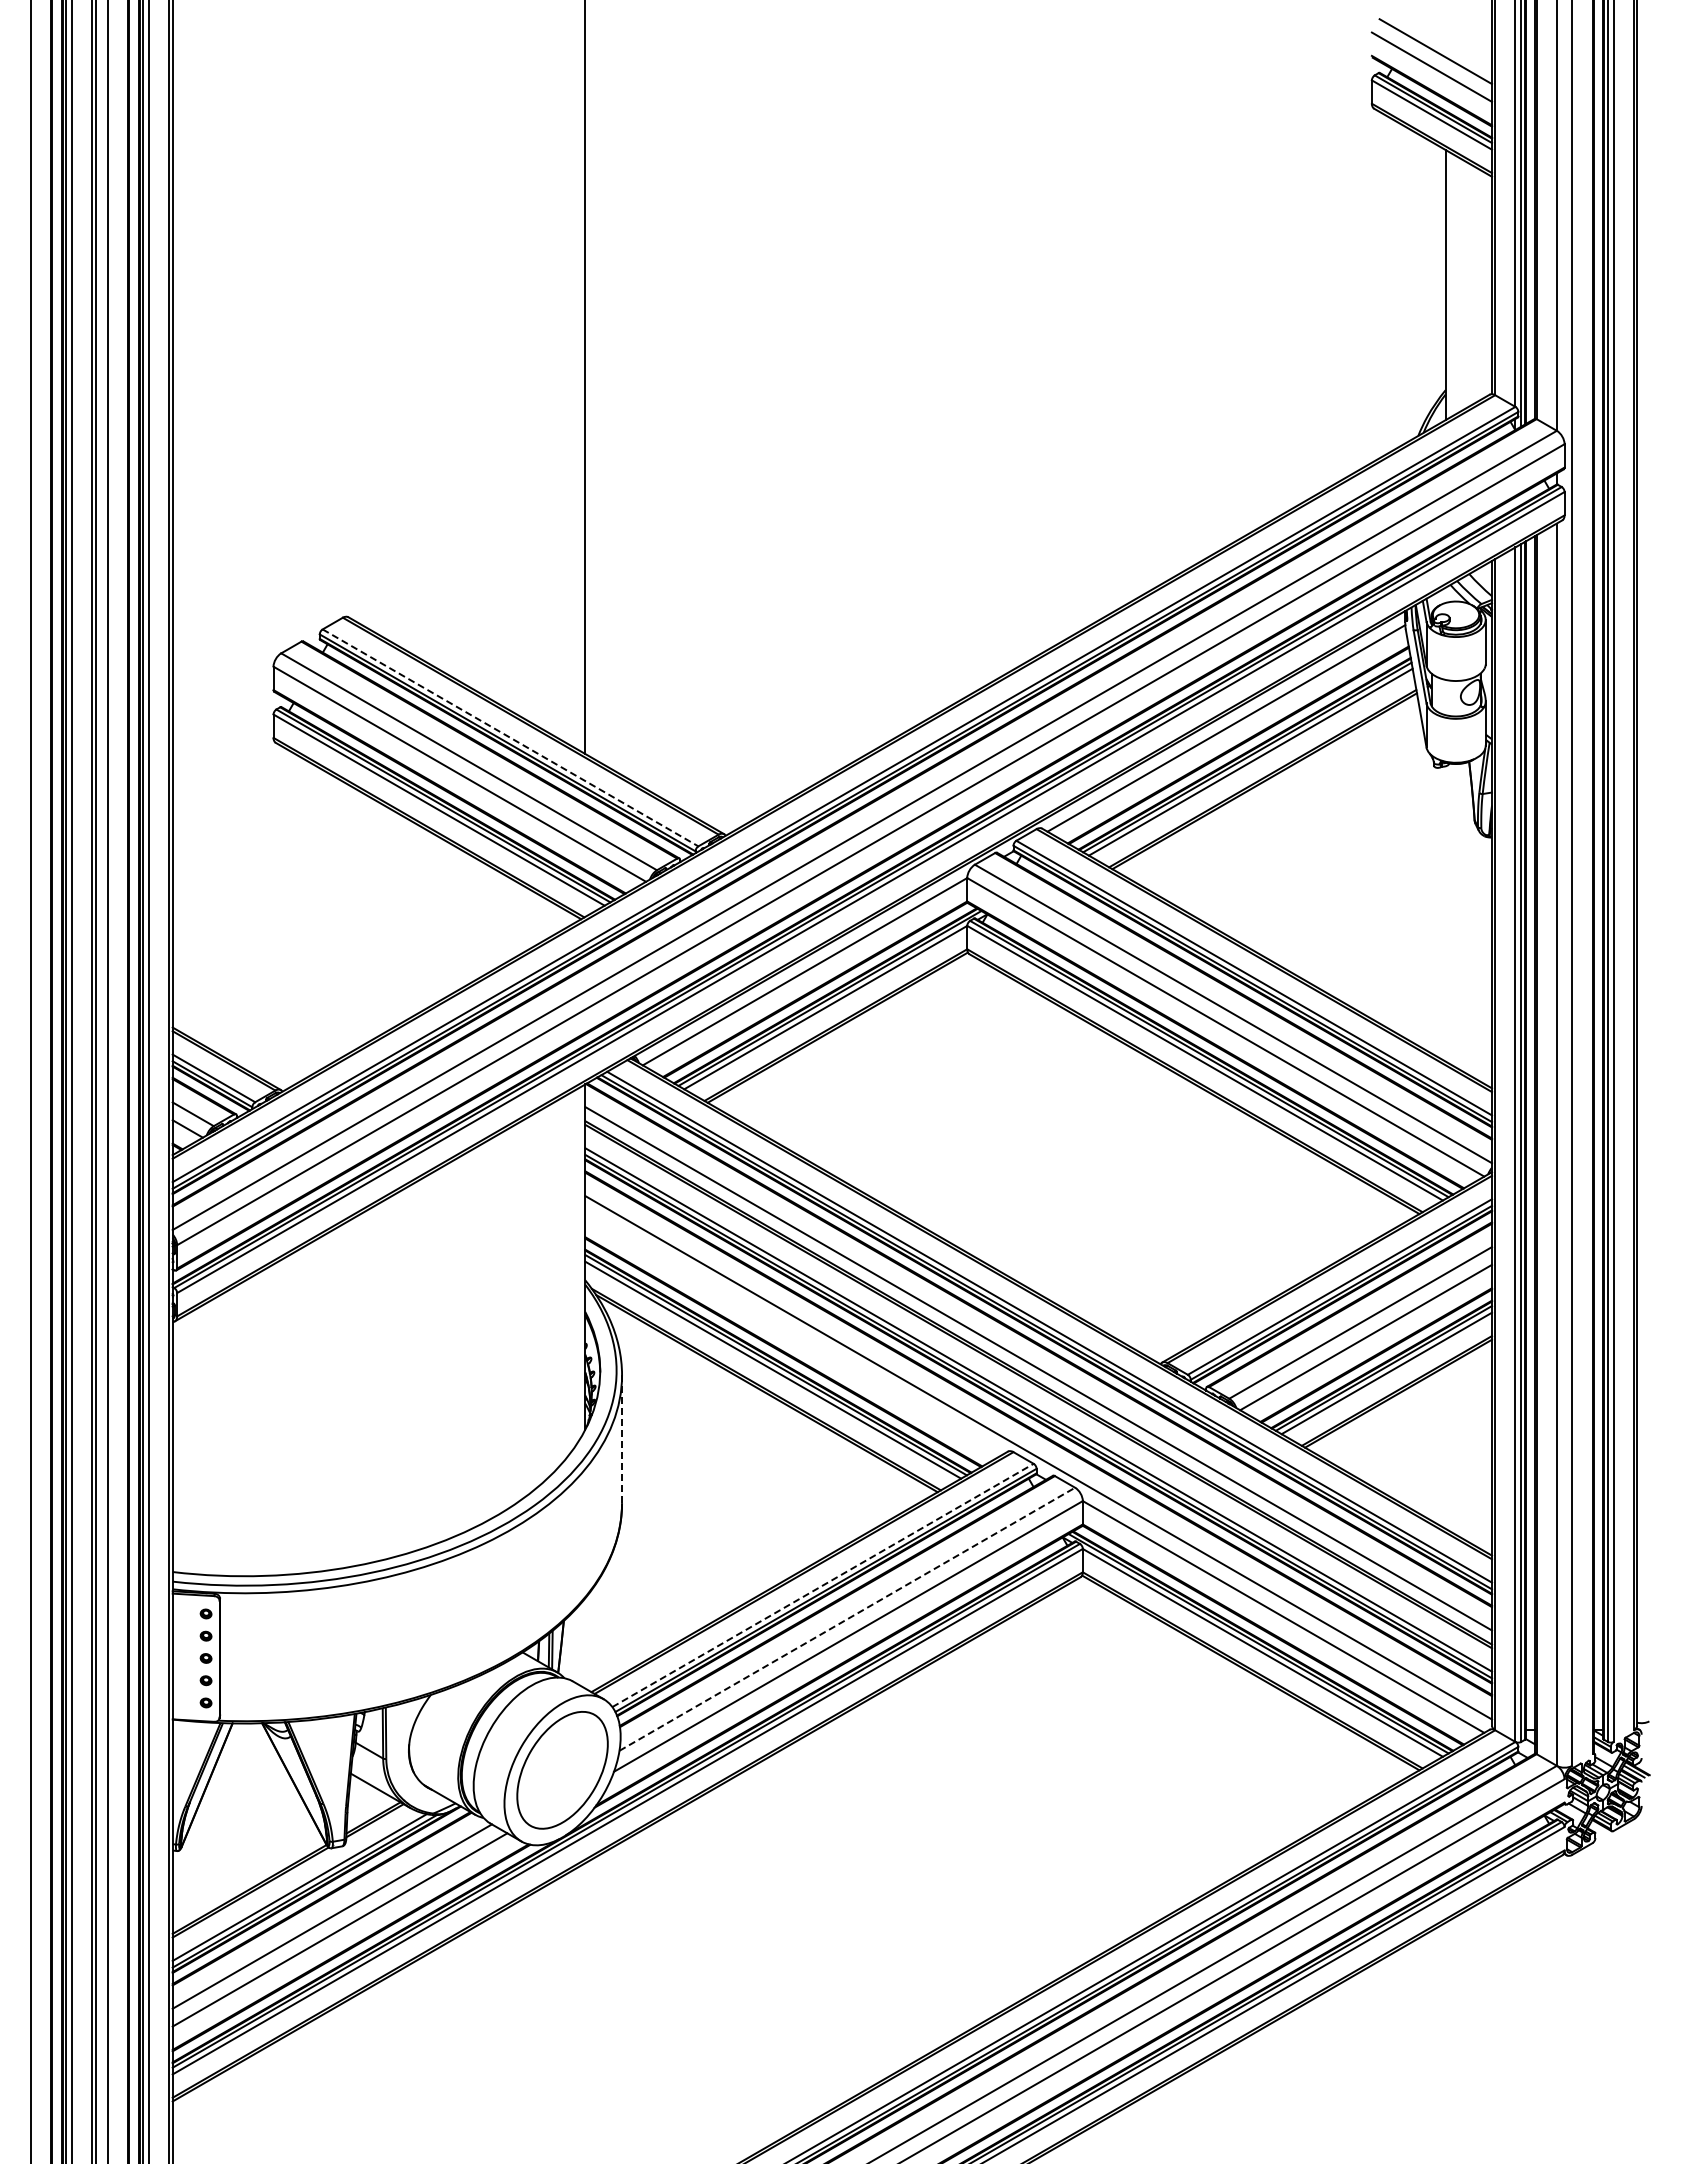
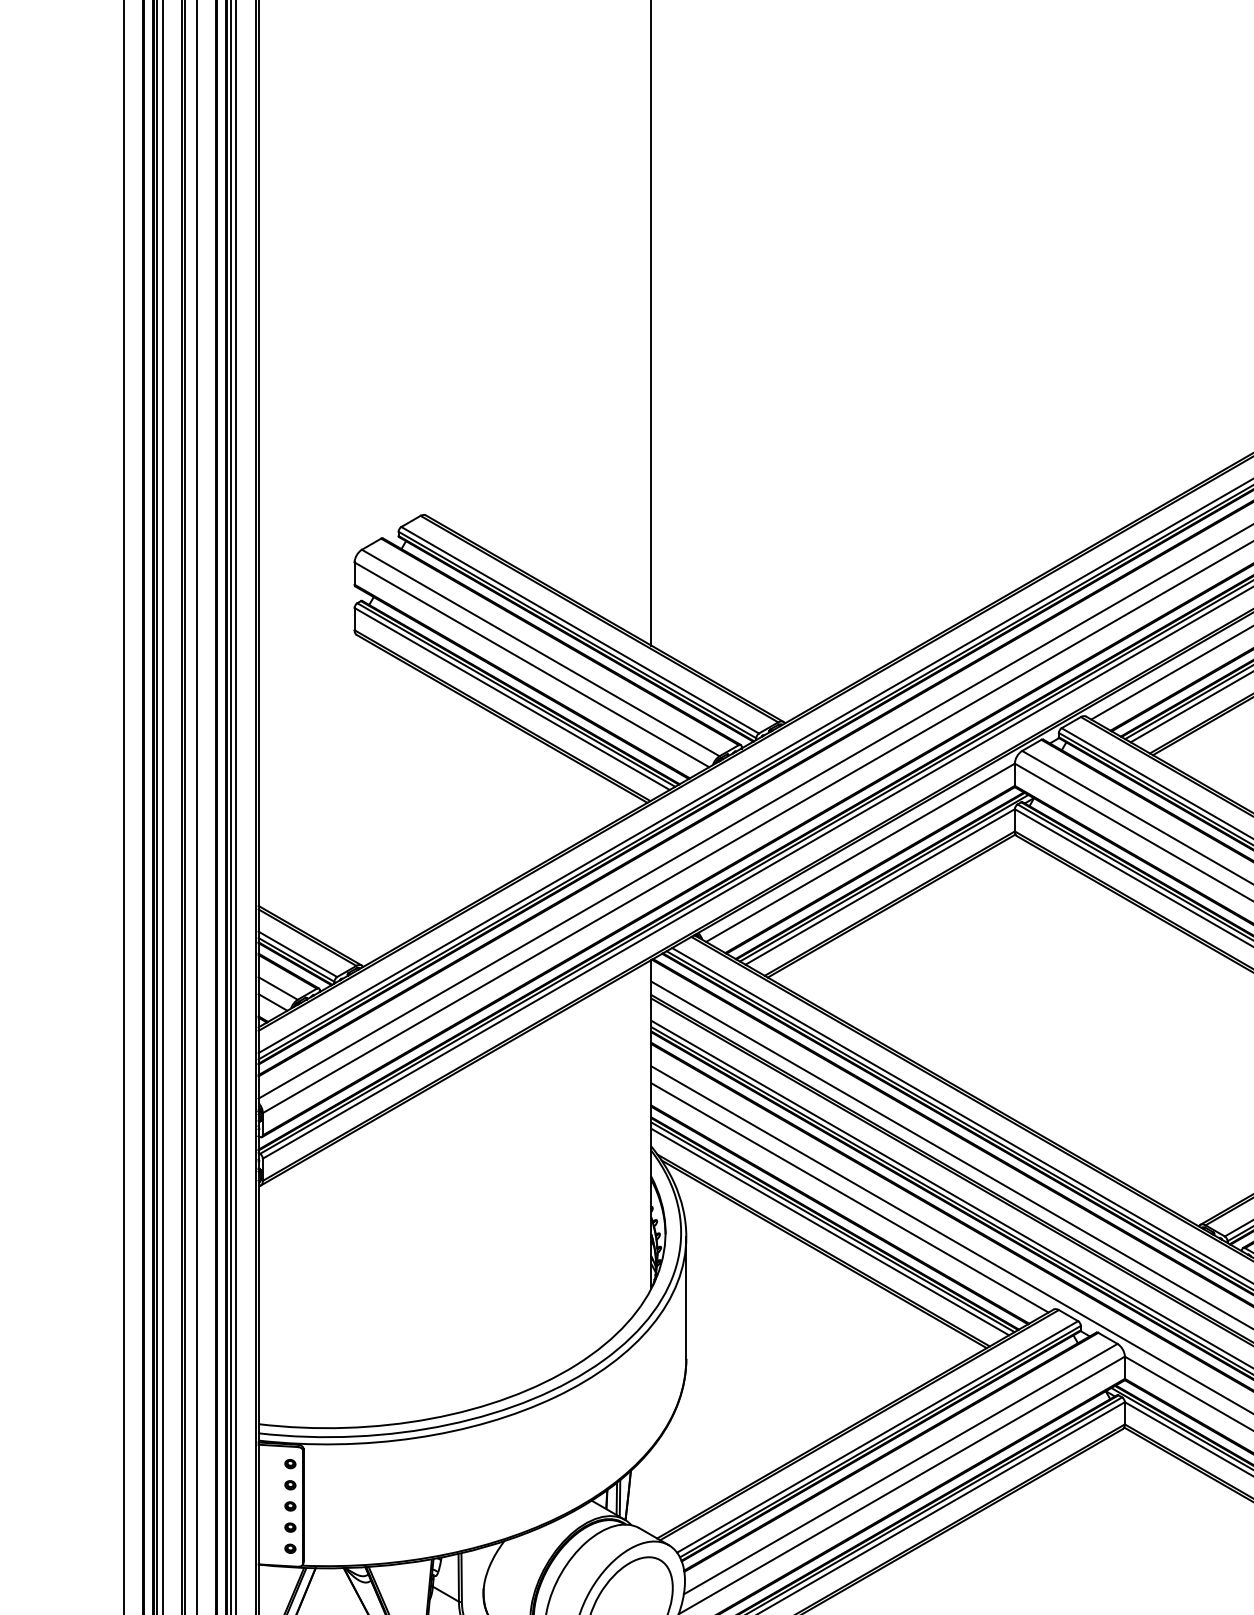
line: (510, 737) -> (580, 629), dashed -> solid
line: (793, 1333) -> (849, 1197), added
line: (622, 1439) -> (686, 1298), dashed -> solid
line: (823, 1585) -> (878, 1436), dashed -> solid
line: (847, 1619) -> (900, 1469), dashed -> solid

